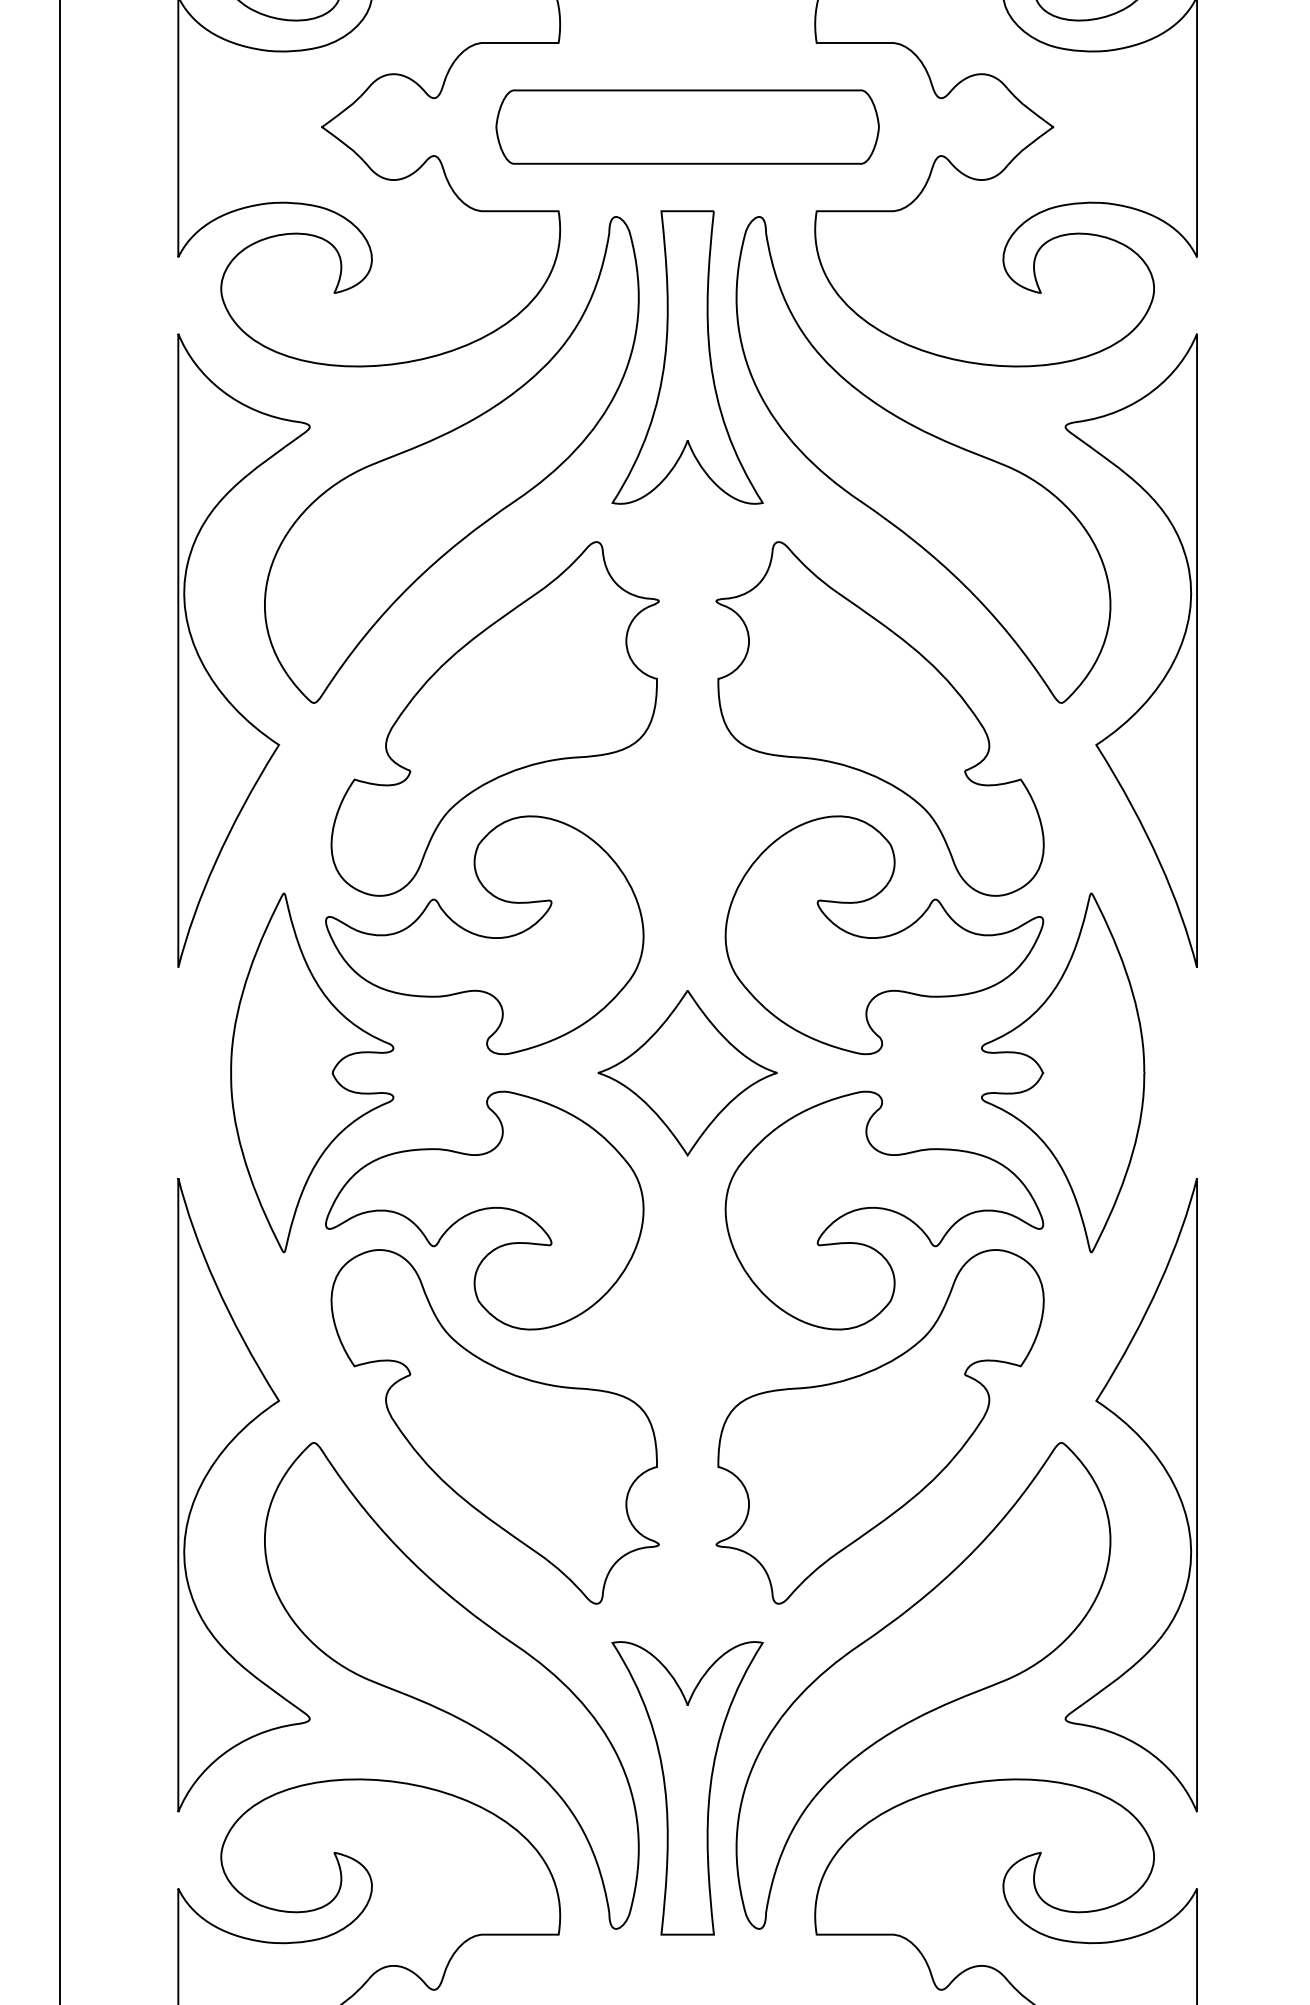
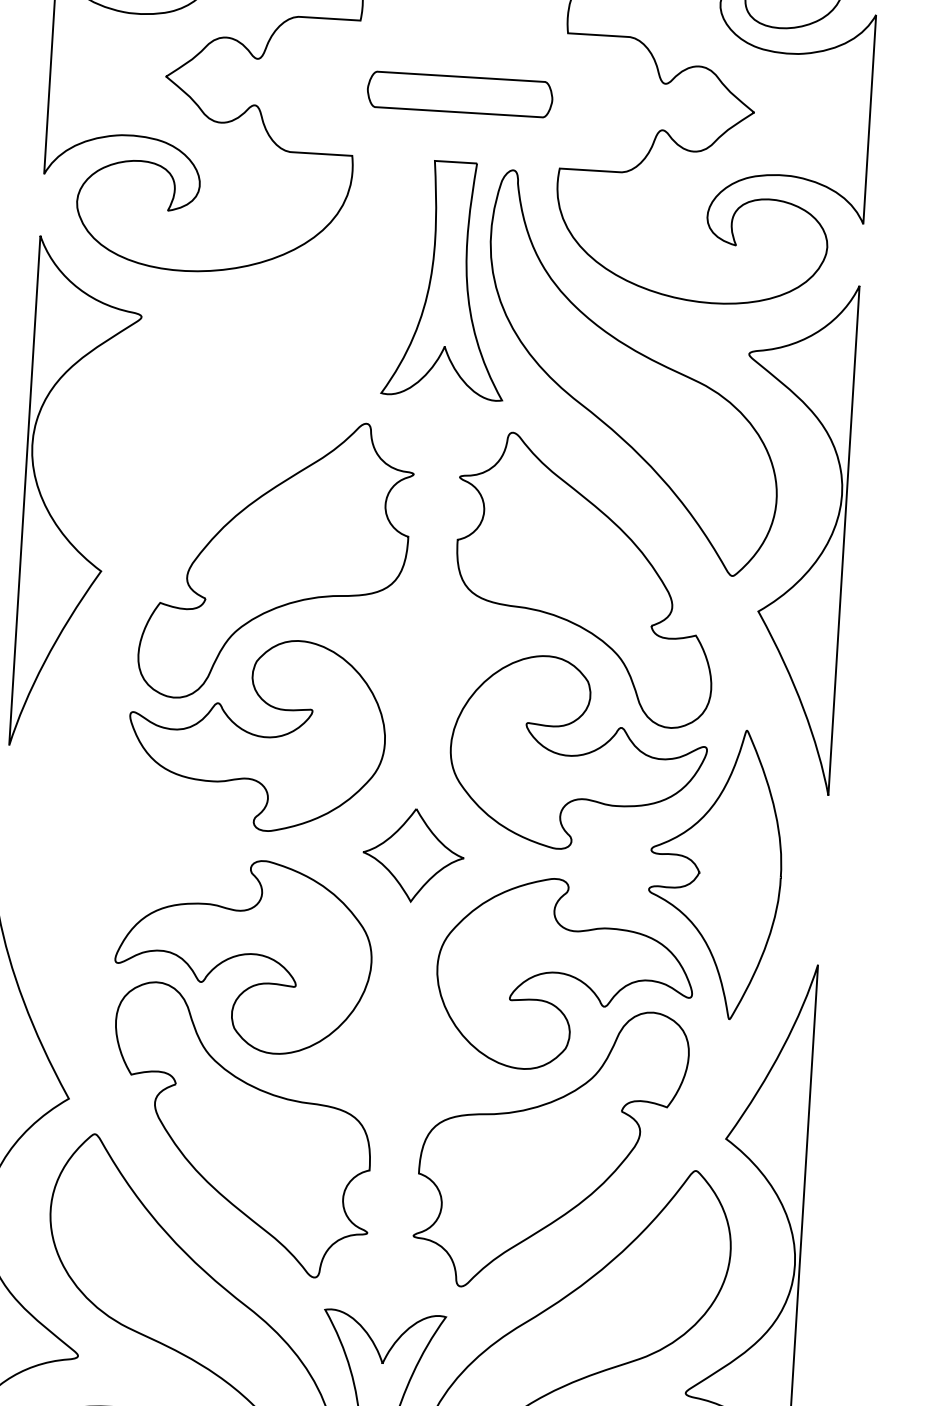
part: (687, 126) -> (460, 94), size x0.6
part: (451, 459) -> (253, 350), removed
part: (312, 1072) -> (111, 836), removed
part: (687, 1073) -> (413, 855), size x0.7

